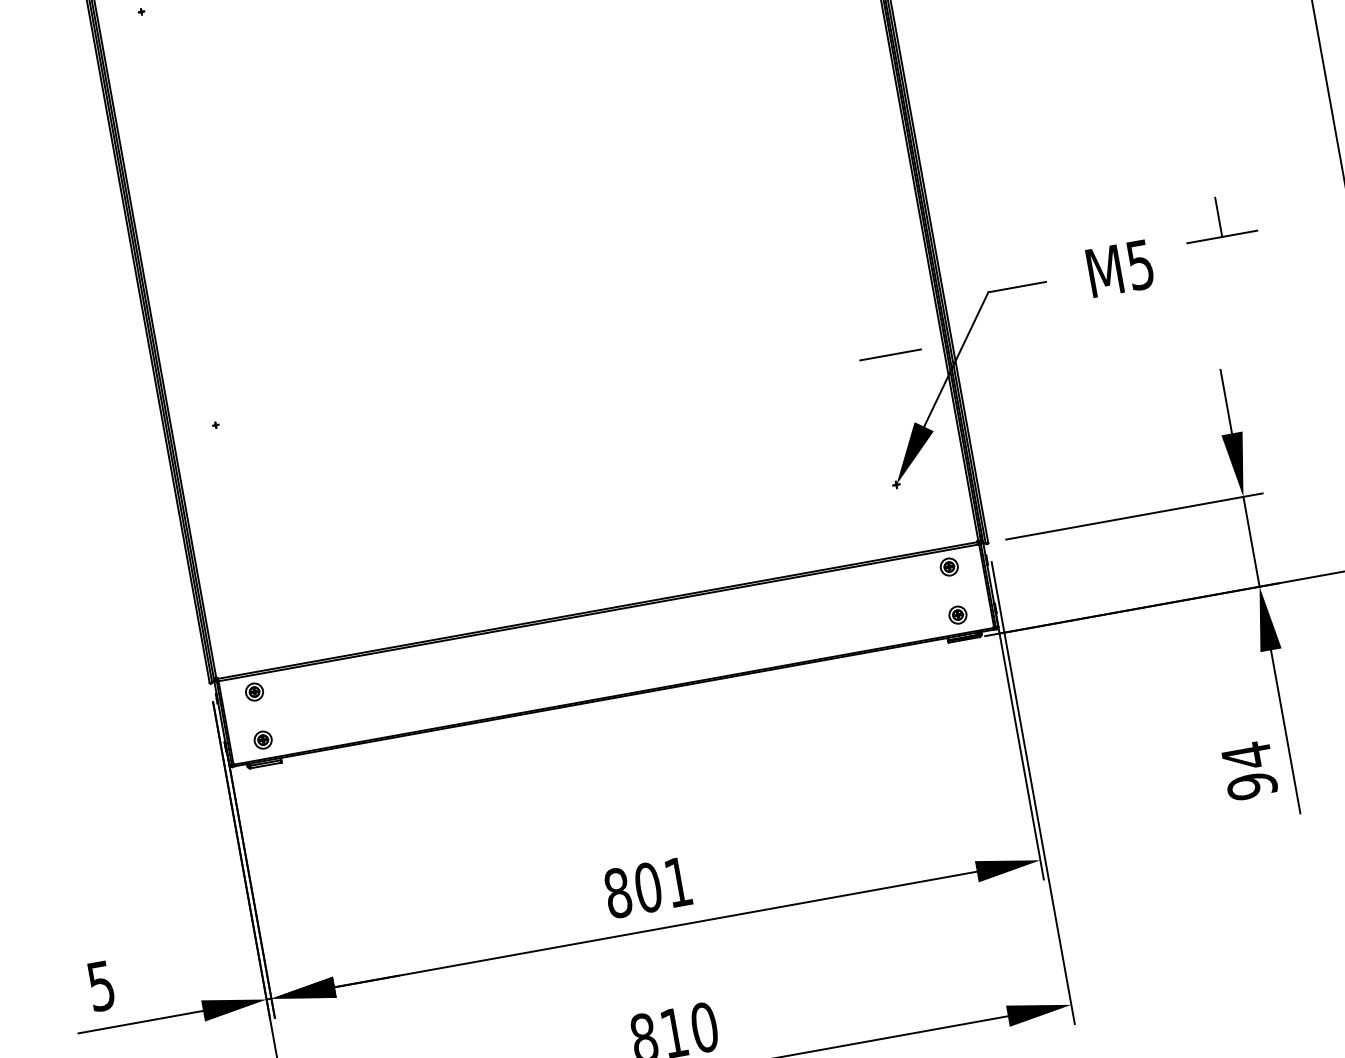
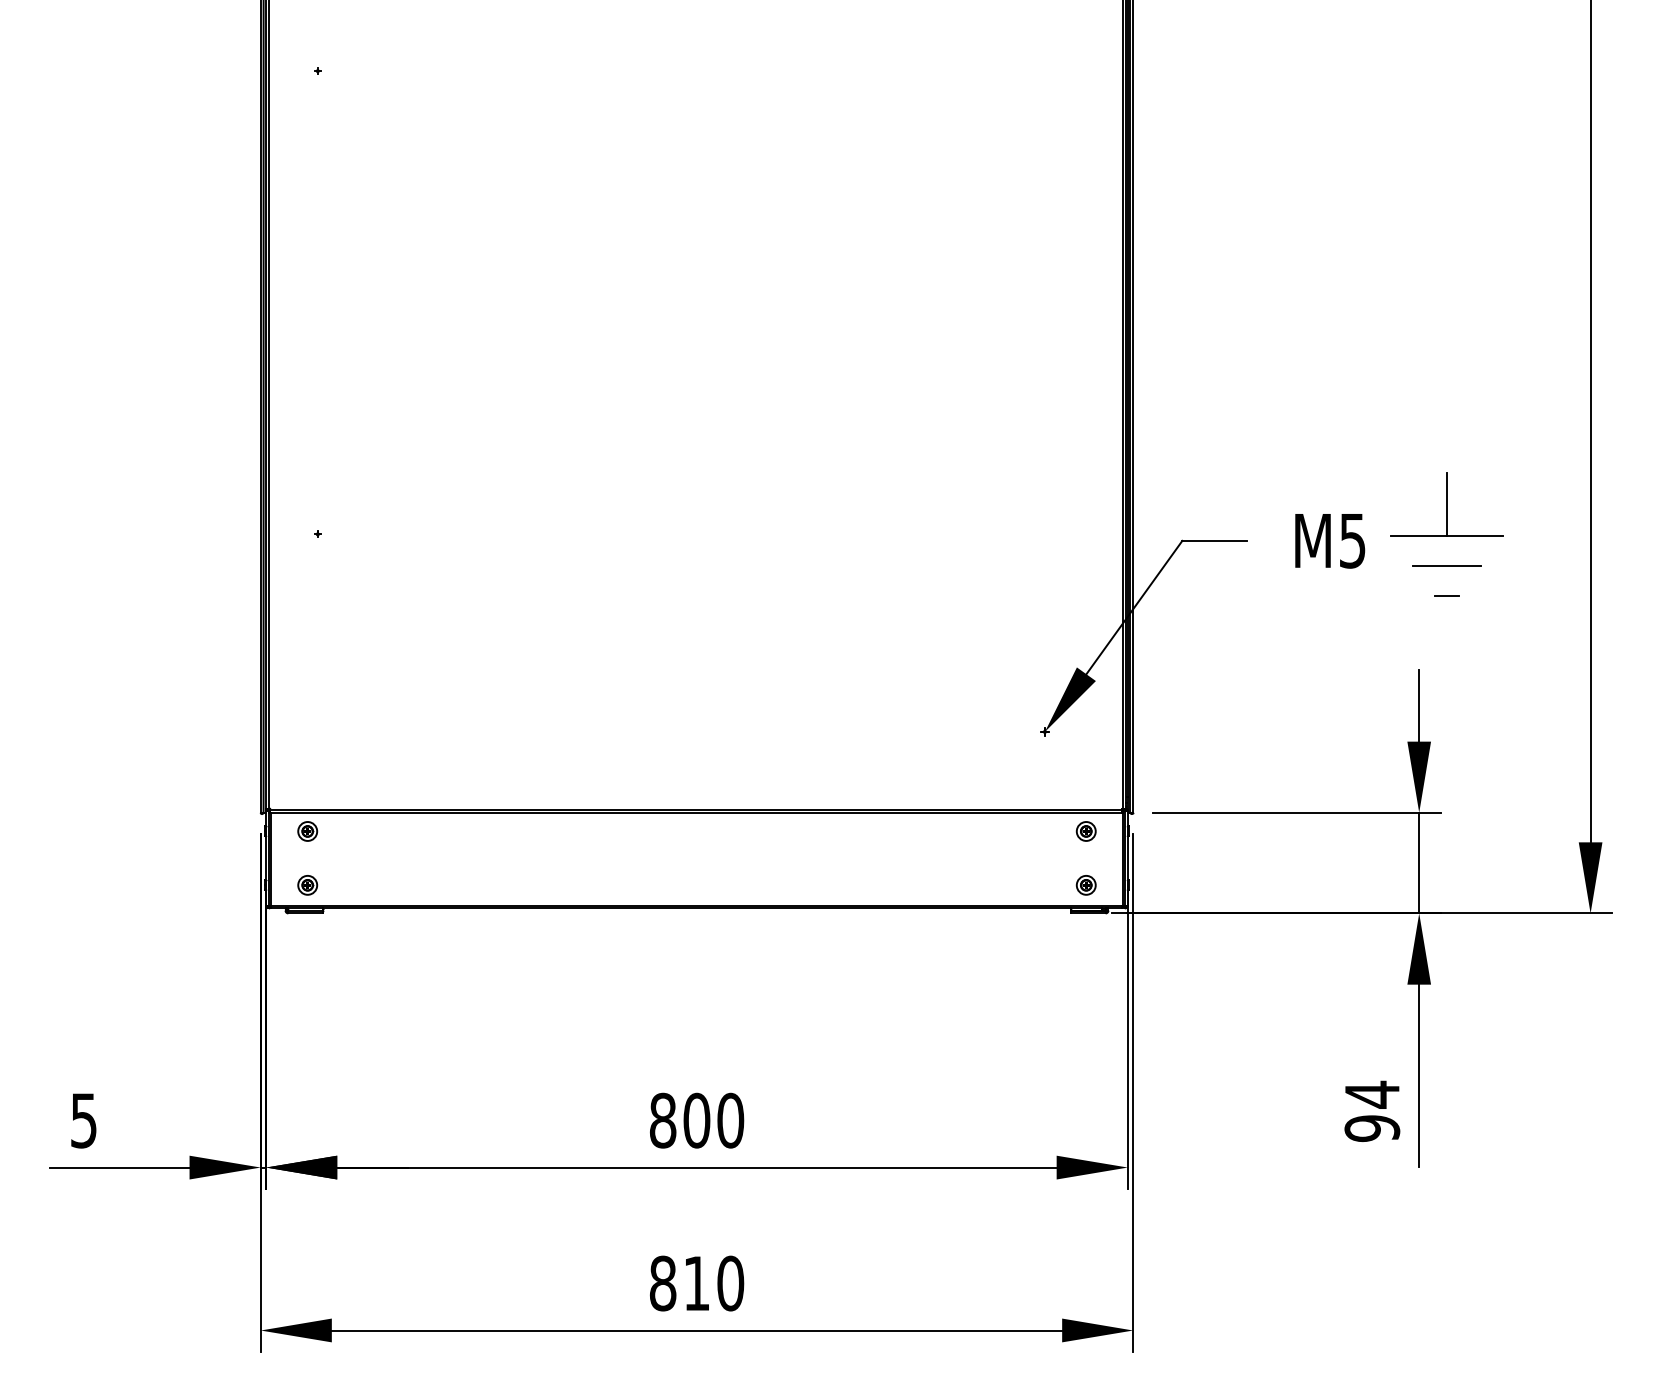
part: (1218, 217) -> (1446, 504), size x1.43
line: (1232, 298) -> (1446, 595), added
line: (890, 354) -> (1446, 565), moved
text: (678, 882) -> (730, 1120), 801 -> 800

